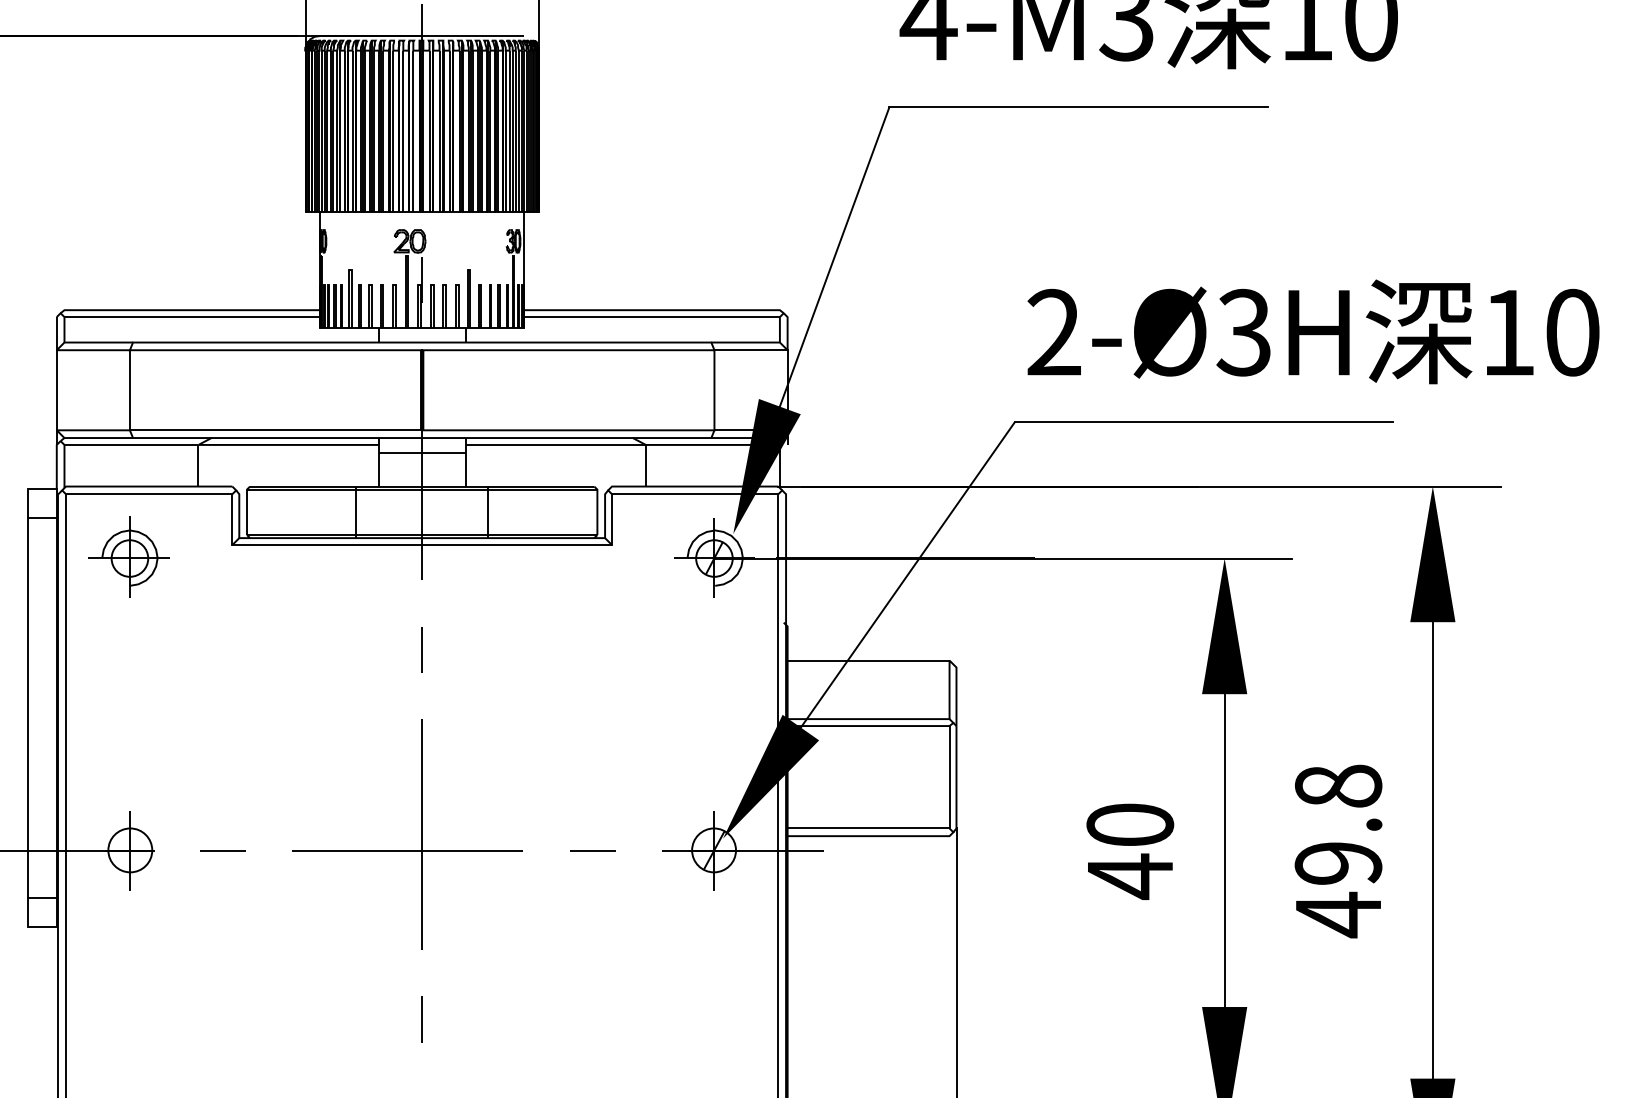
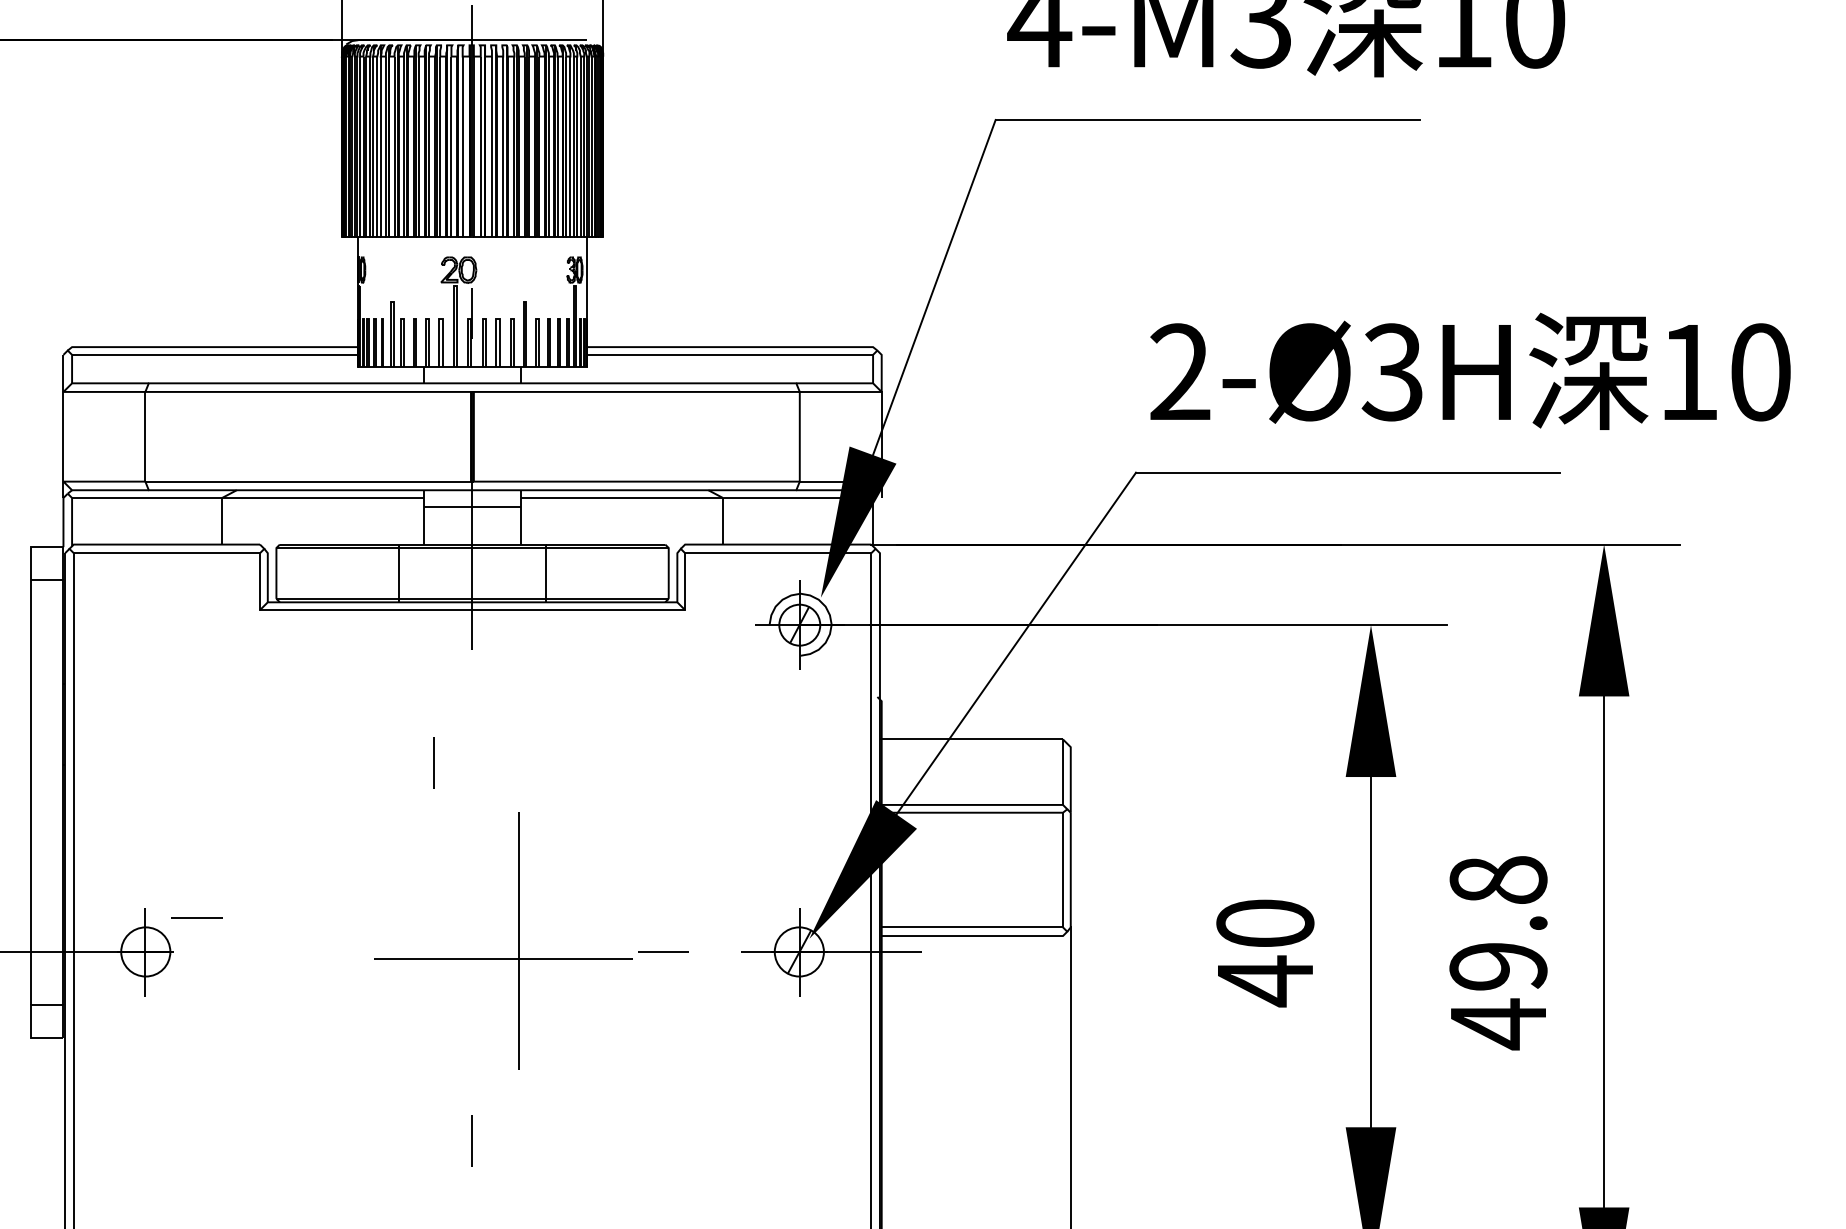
part: (128, 556) -> (143, 622), removed
line: (421, 649) -> (433, 762), moved
part: (421, 834) -> (518, 940), moved
line: (222, 850) -> (196, 917), moved

